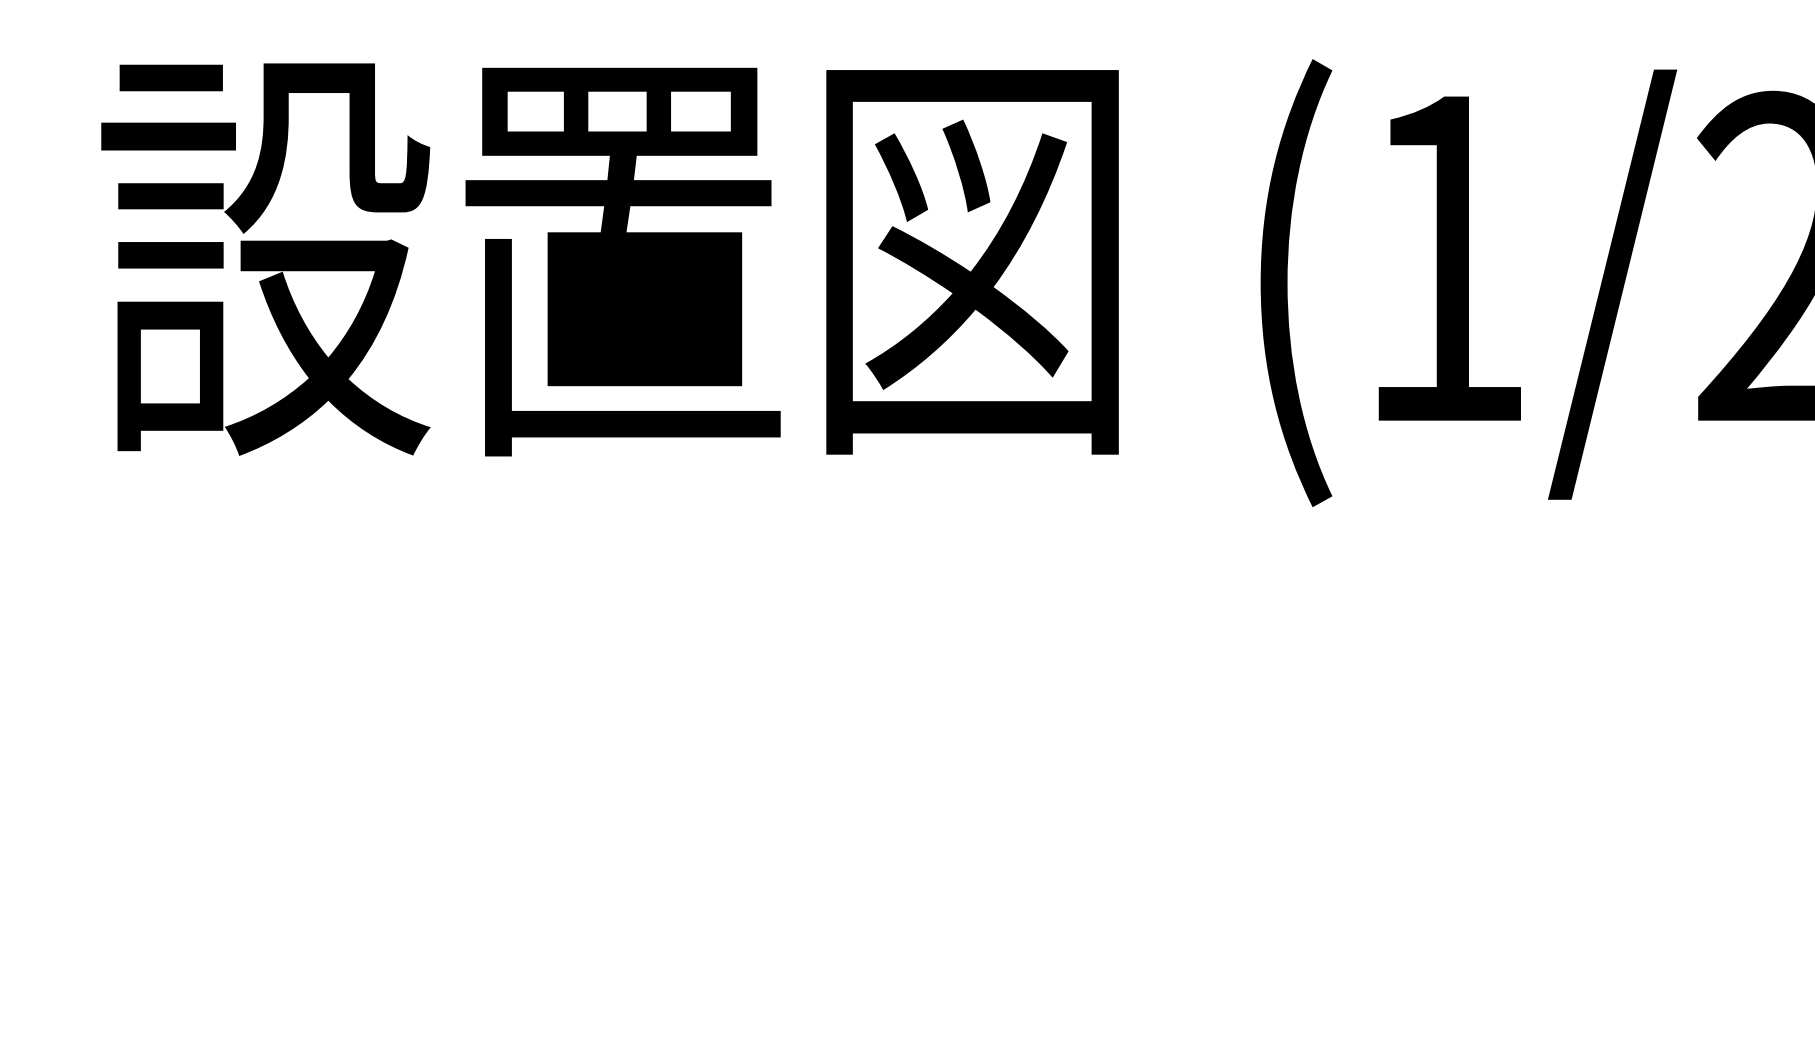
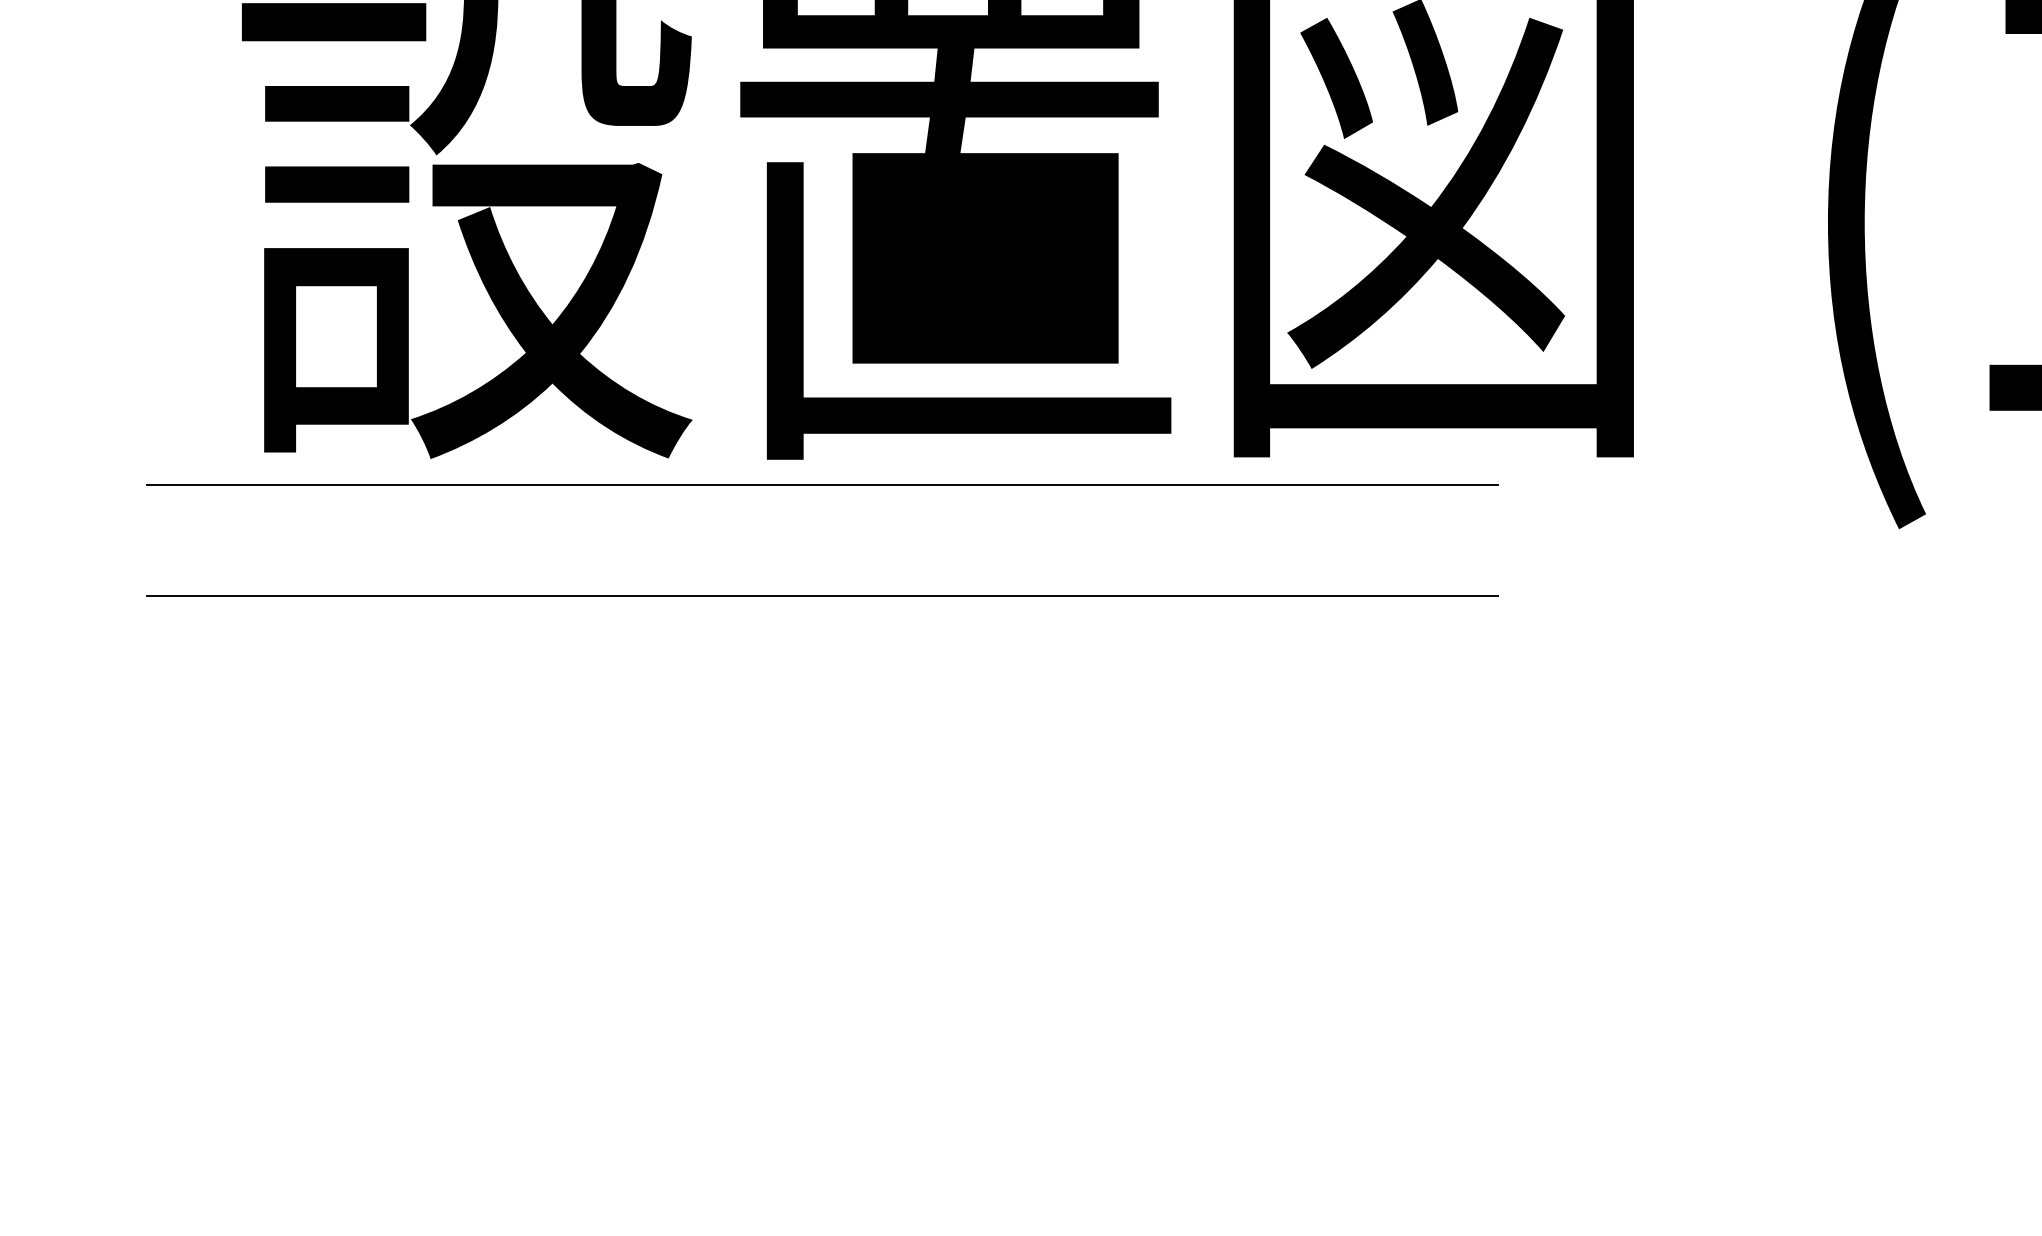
line: (525, 474) -> (822, 484), added
line: (525, 555) -> (822, 595), added

